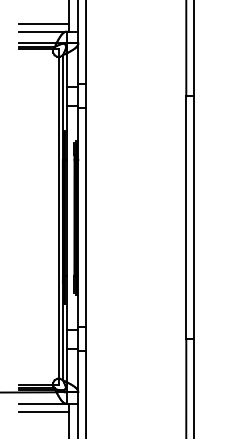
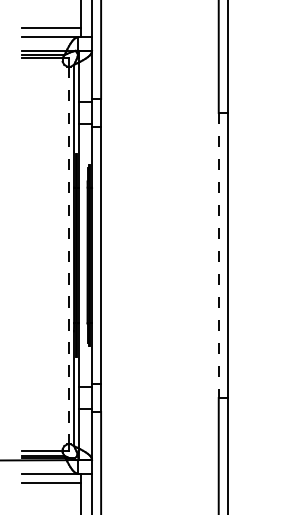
line: (59, 217) -> (69, 255), solid -> dashed
line: (186, 217) -> (218, 255), solid -> dashed

